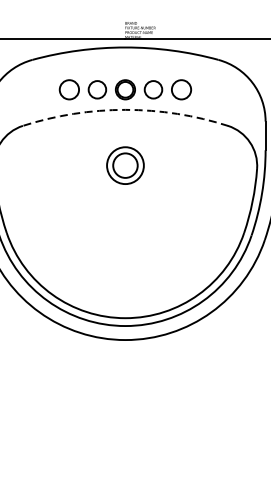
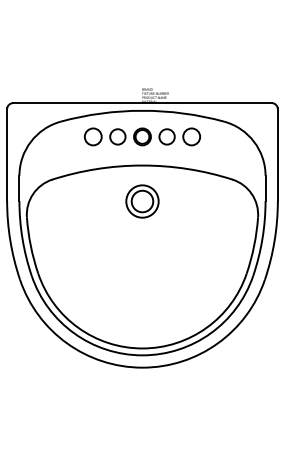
part: (124, 89) -> (141, 136), moved
arc: (125, 109) -> (142, 165), dashed -> solid
part: (125, 165) -> (142, 201), moved

